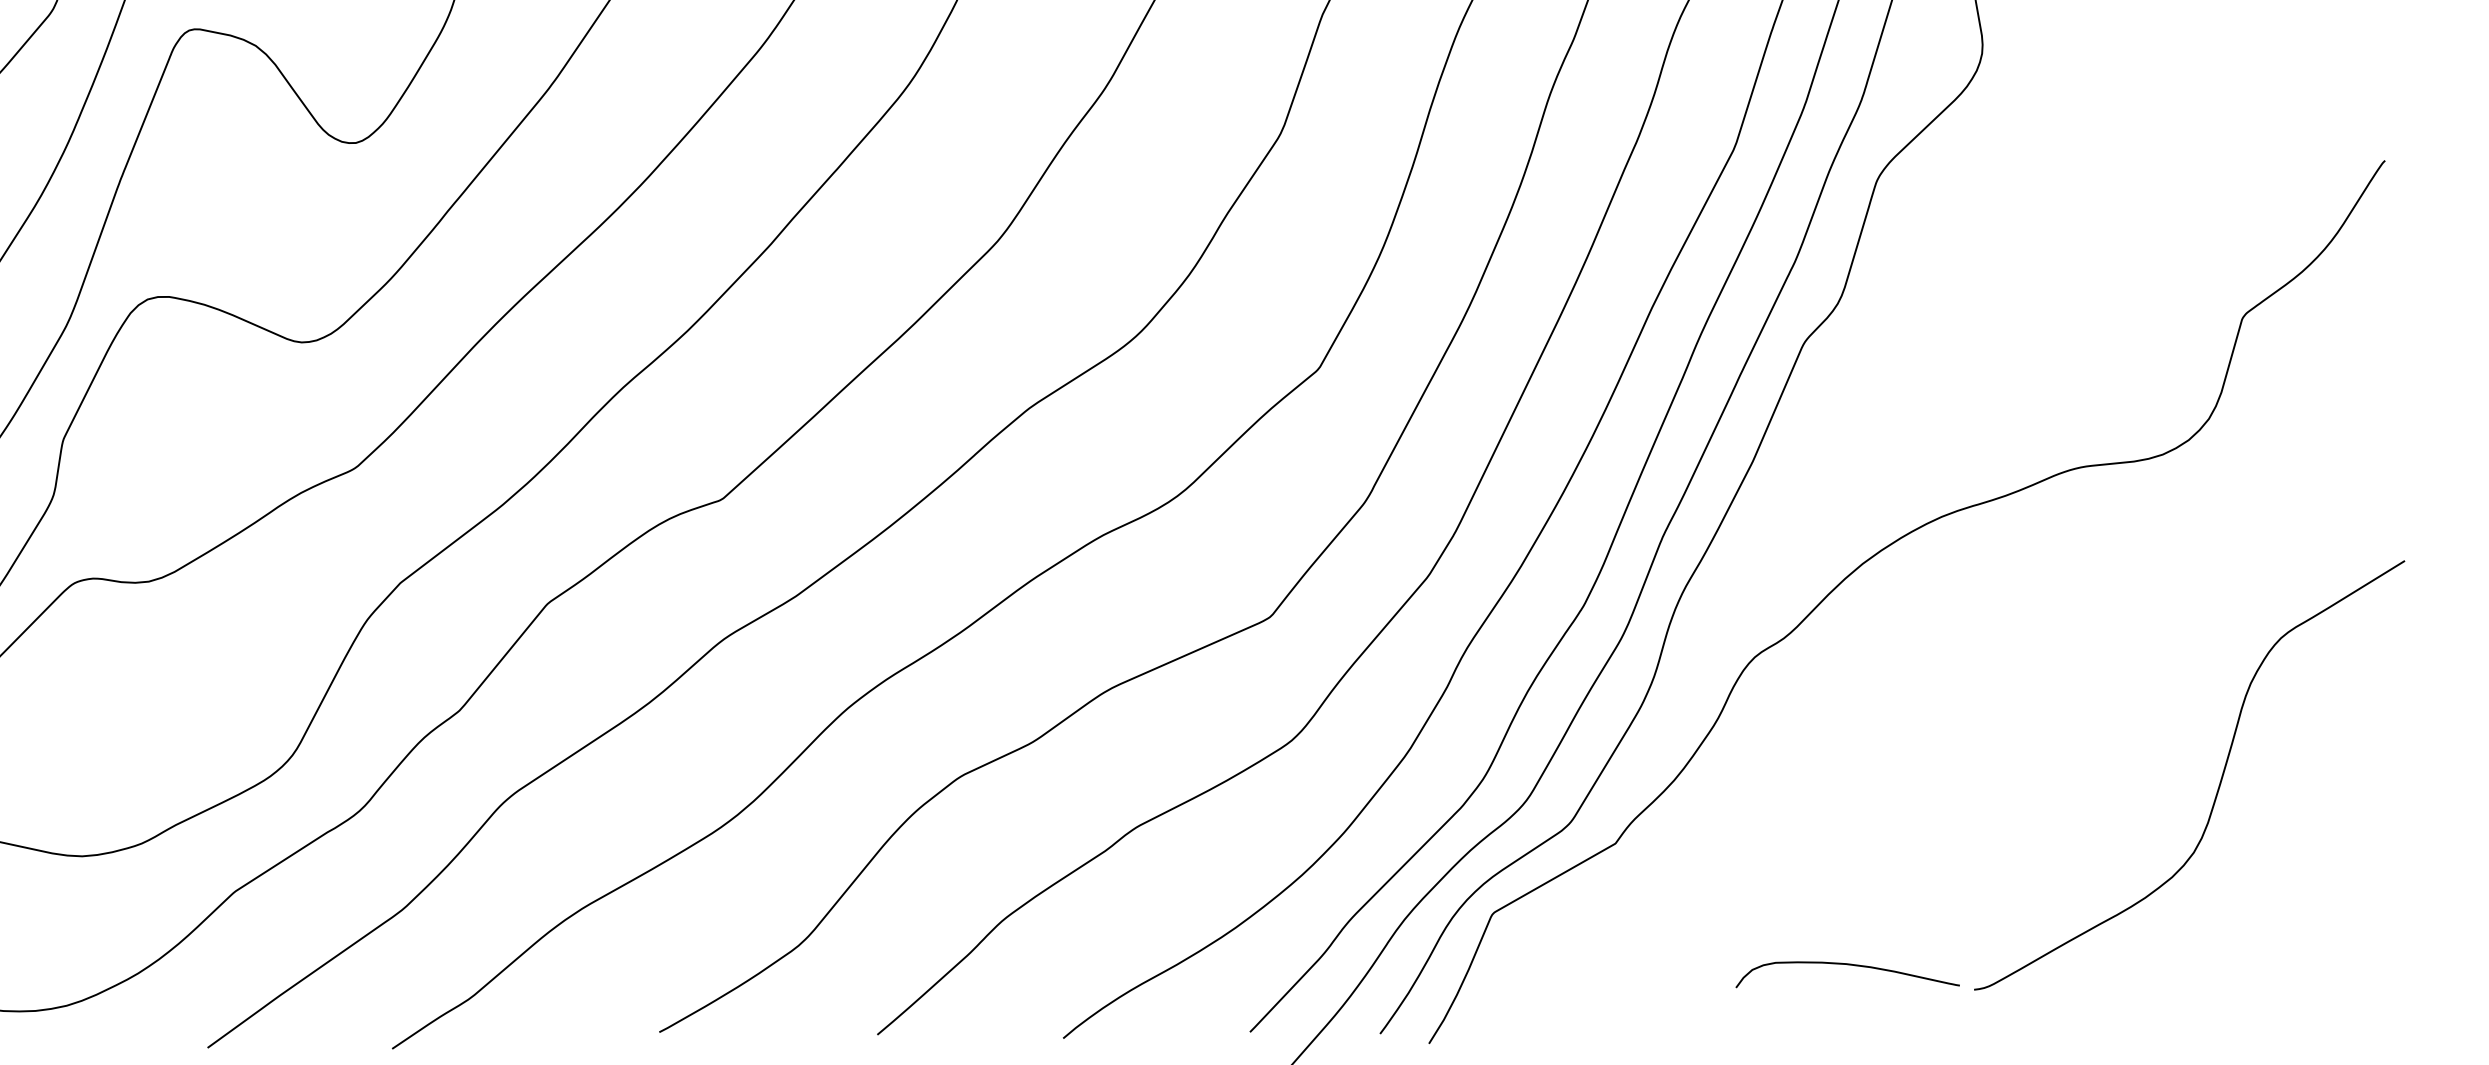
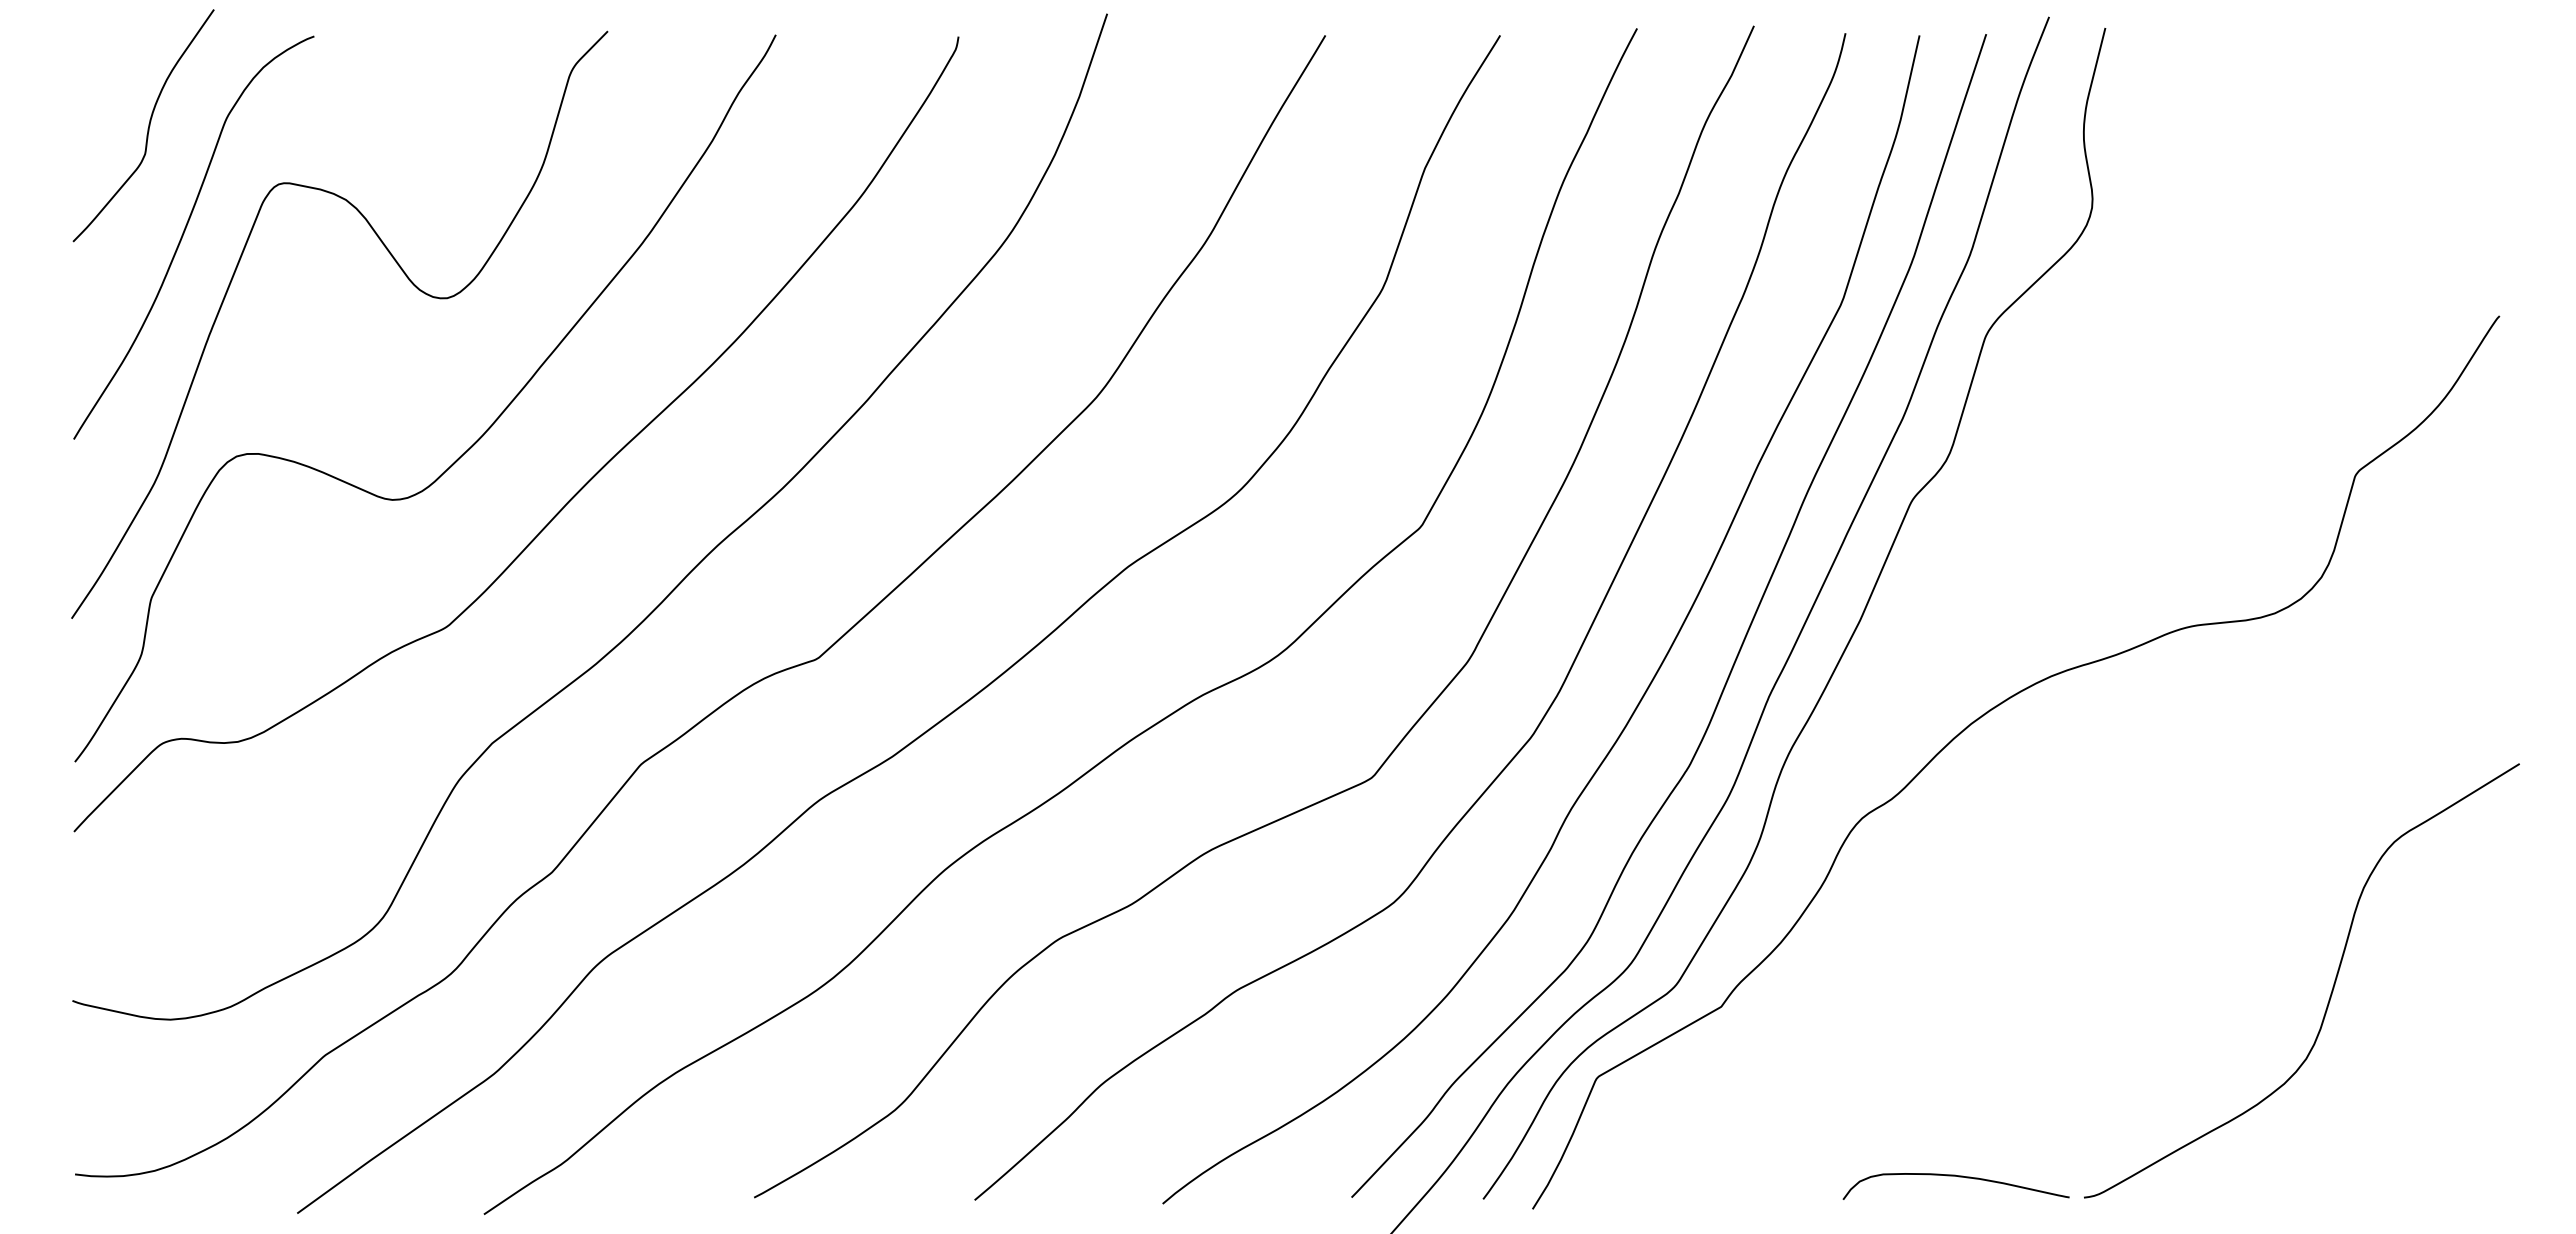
curve: (2219, 780) -> (2332, 986), moved
curve: (1850, 965) -> (1958, 1177), moved

